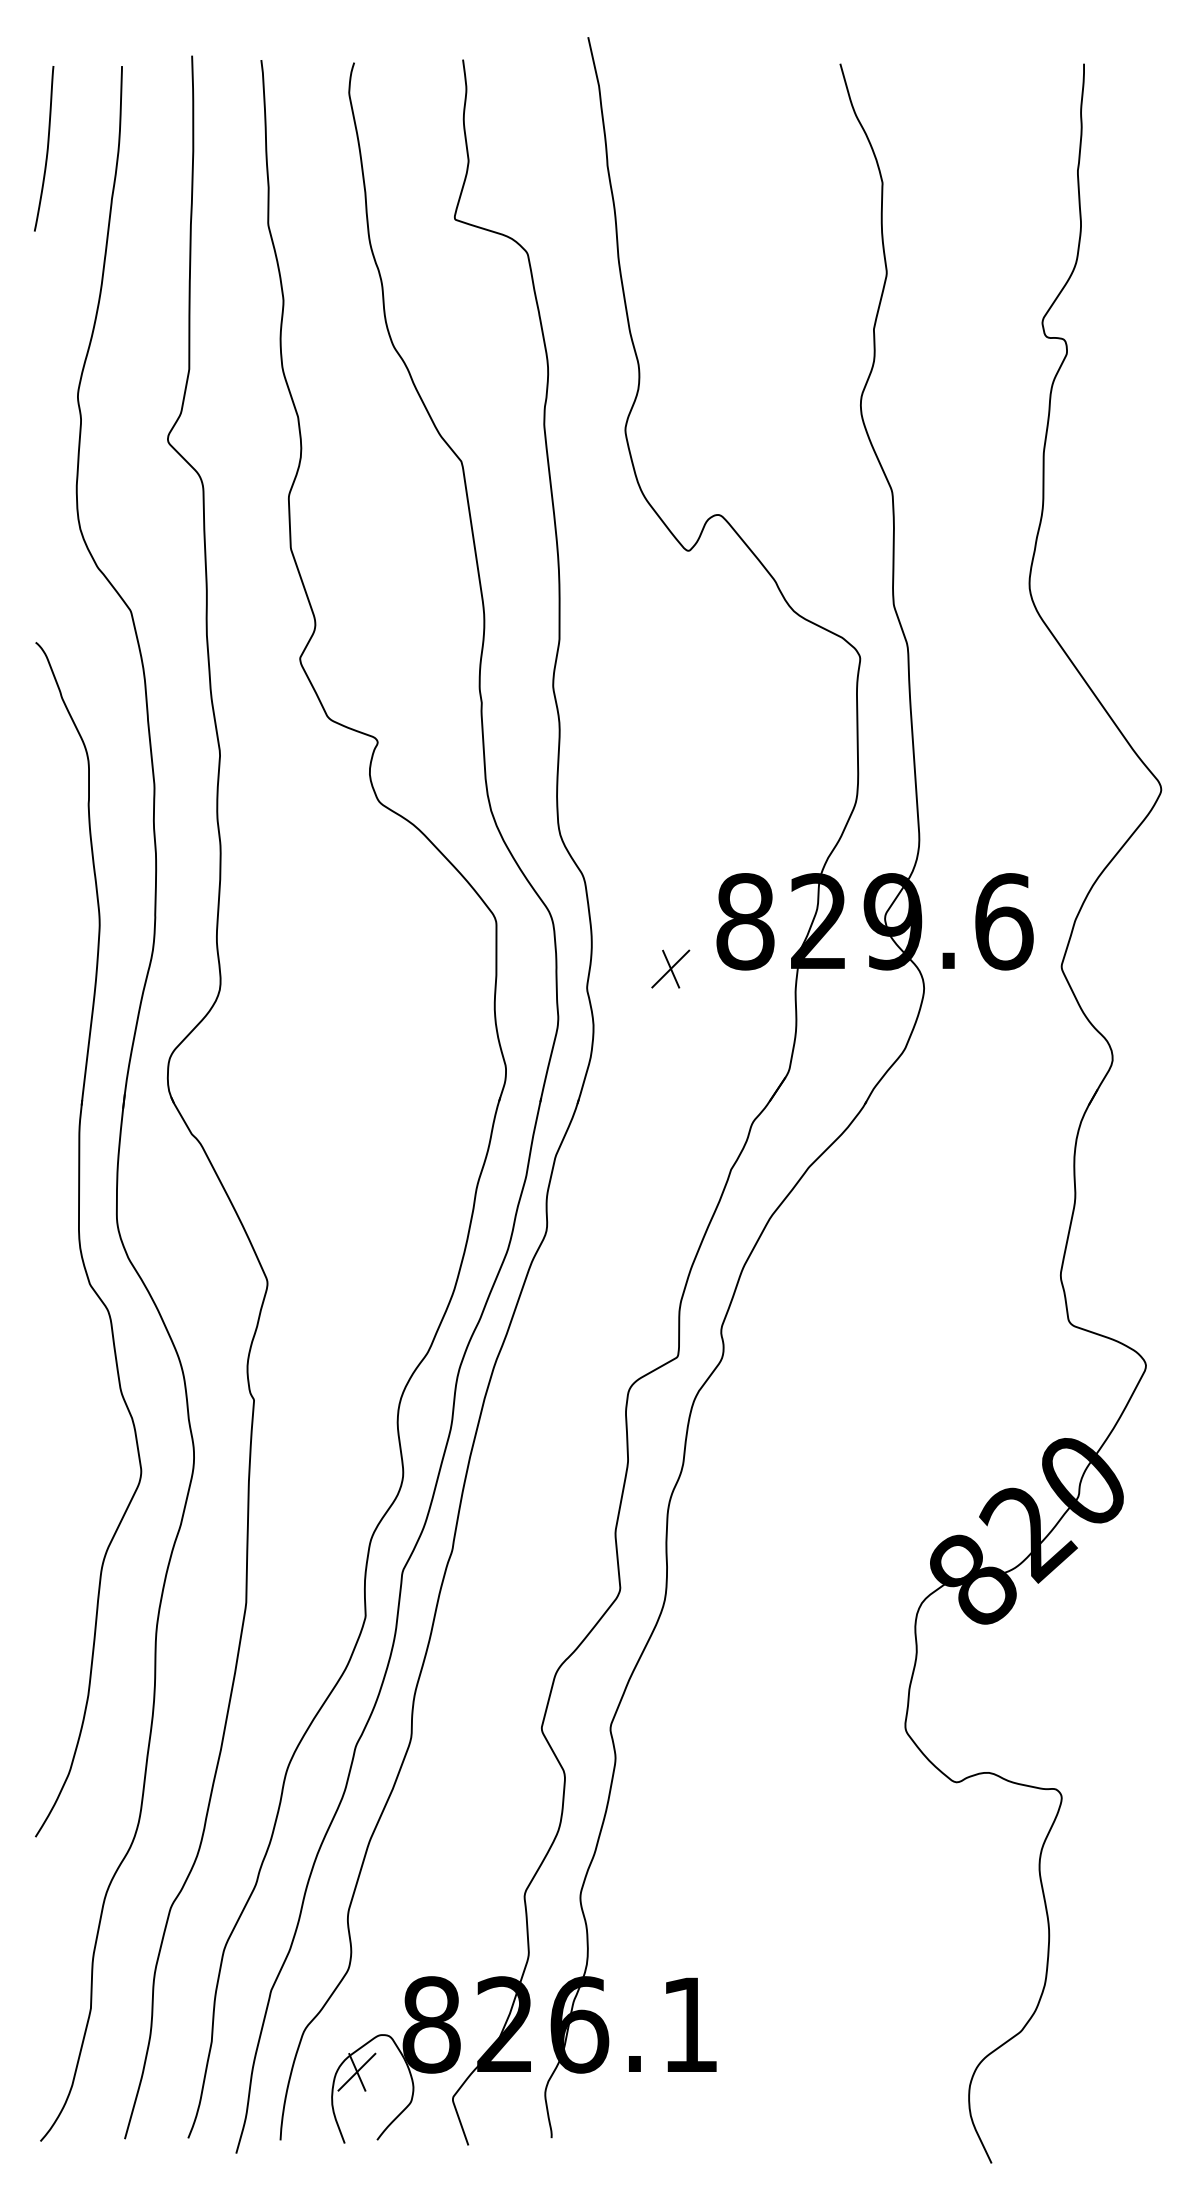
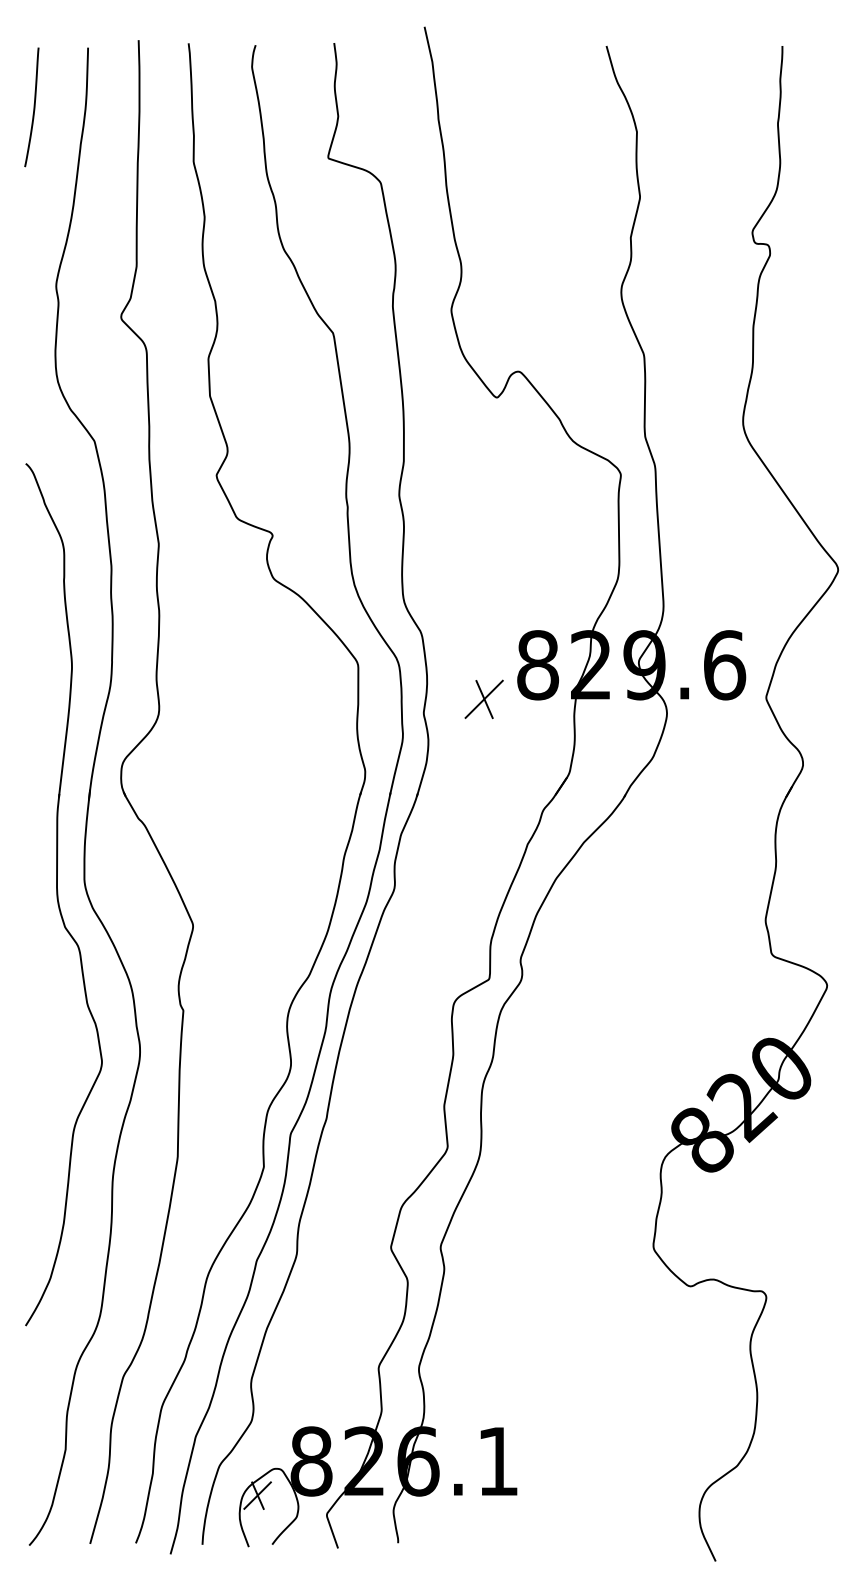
part: (669, 969) -> (483, 699), size x1.4

